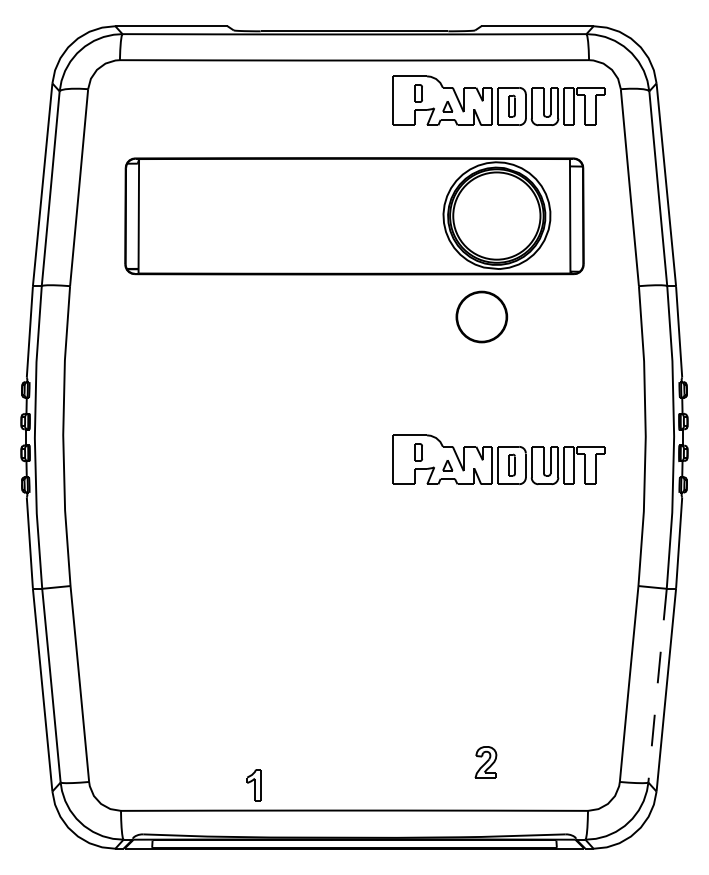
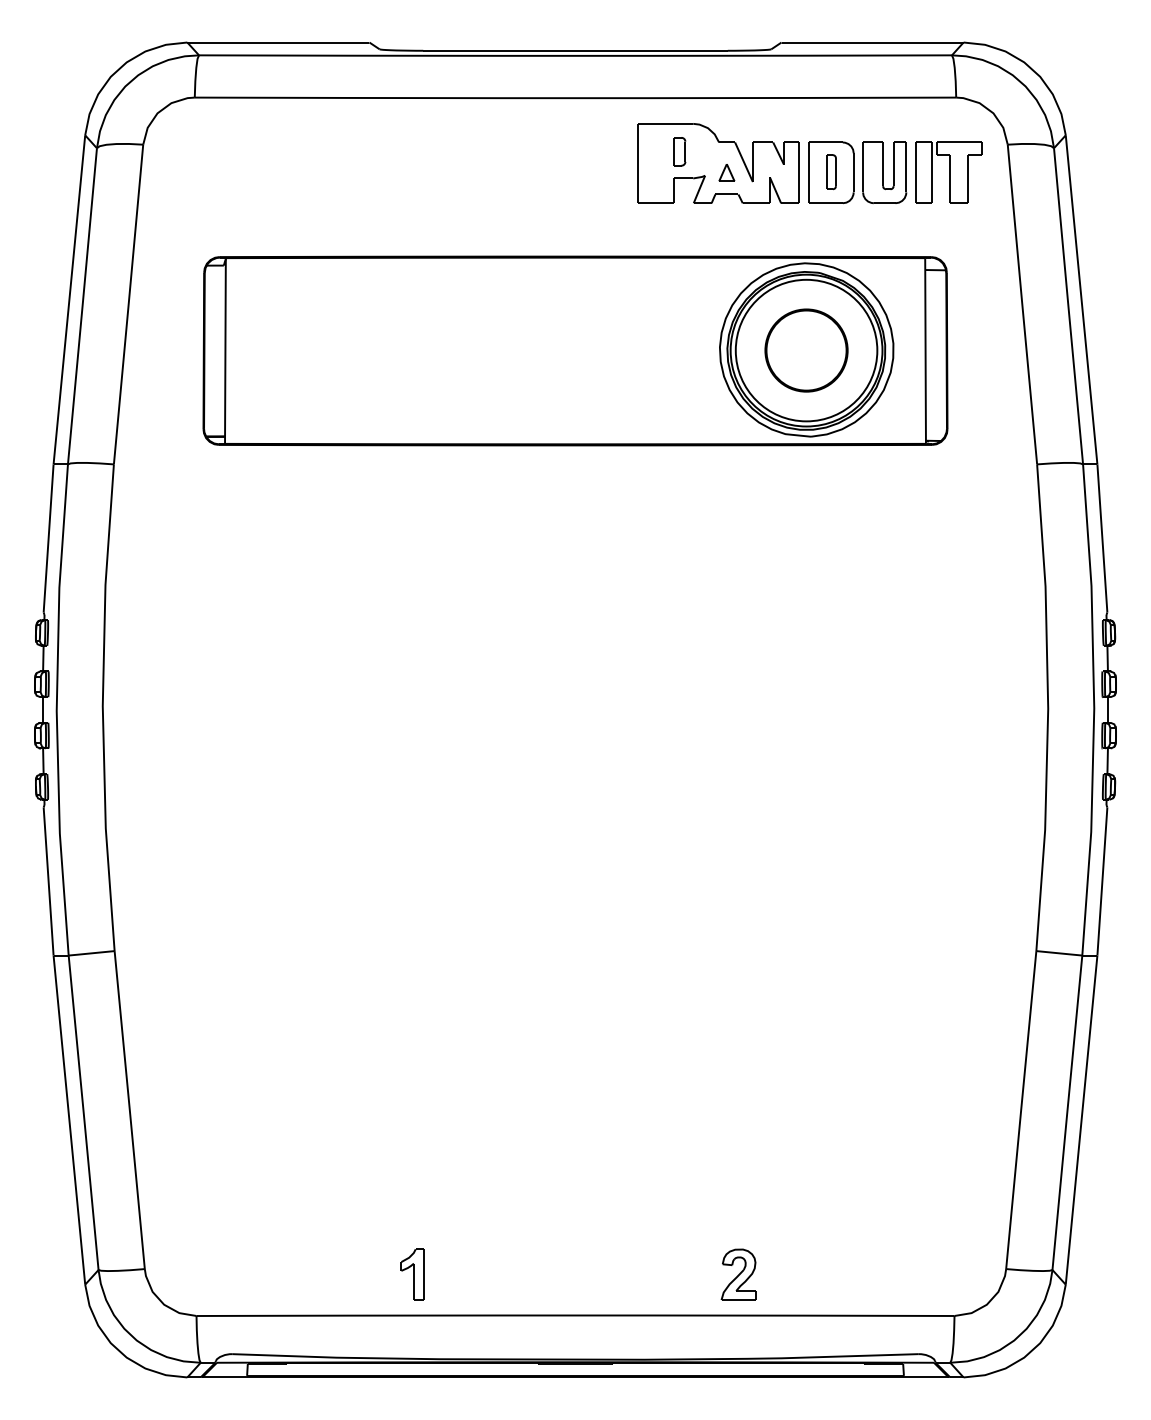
part: (481, 316) -> (805, 349), moved
part: (498, 459) -> (809, 745), removed
line: (657, 685) -> (1067, 1112), dashed -> solid
part: (485, 762) -> (737, 1274), moved

